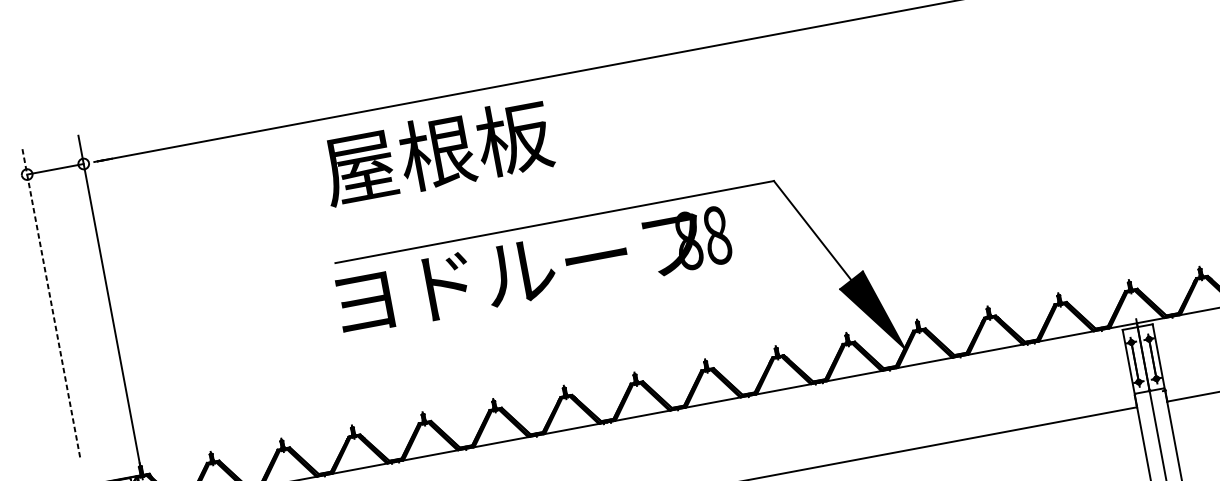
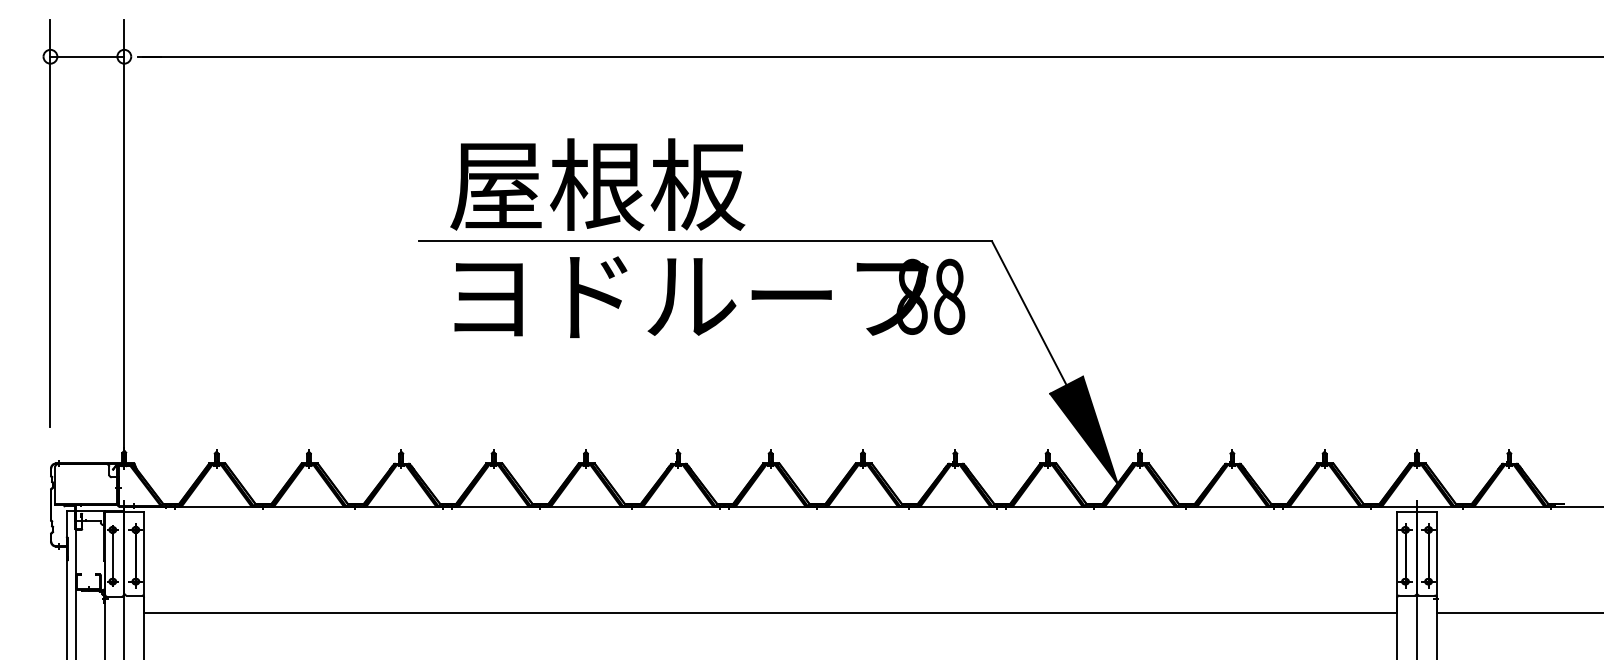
text: (437, 152) -> (597, 184), moved
text: (533, 269) -> (709, 296), moved
line: (50, 301) -> (50, 222), dashed -> solid

